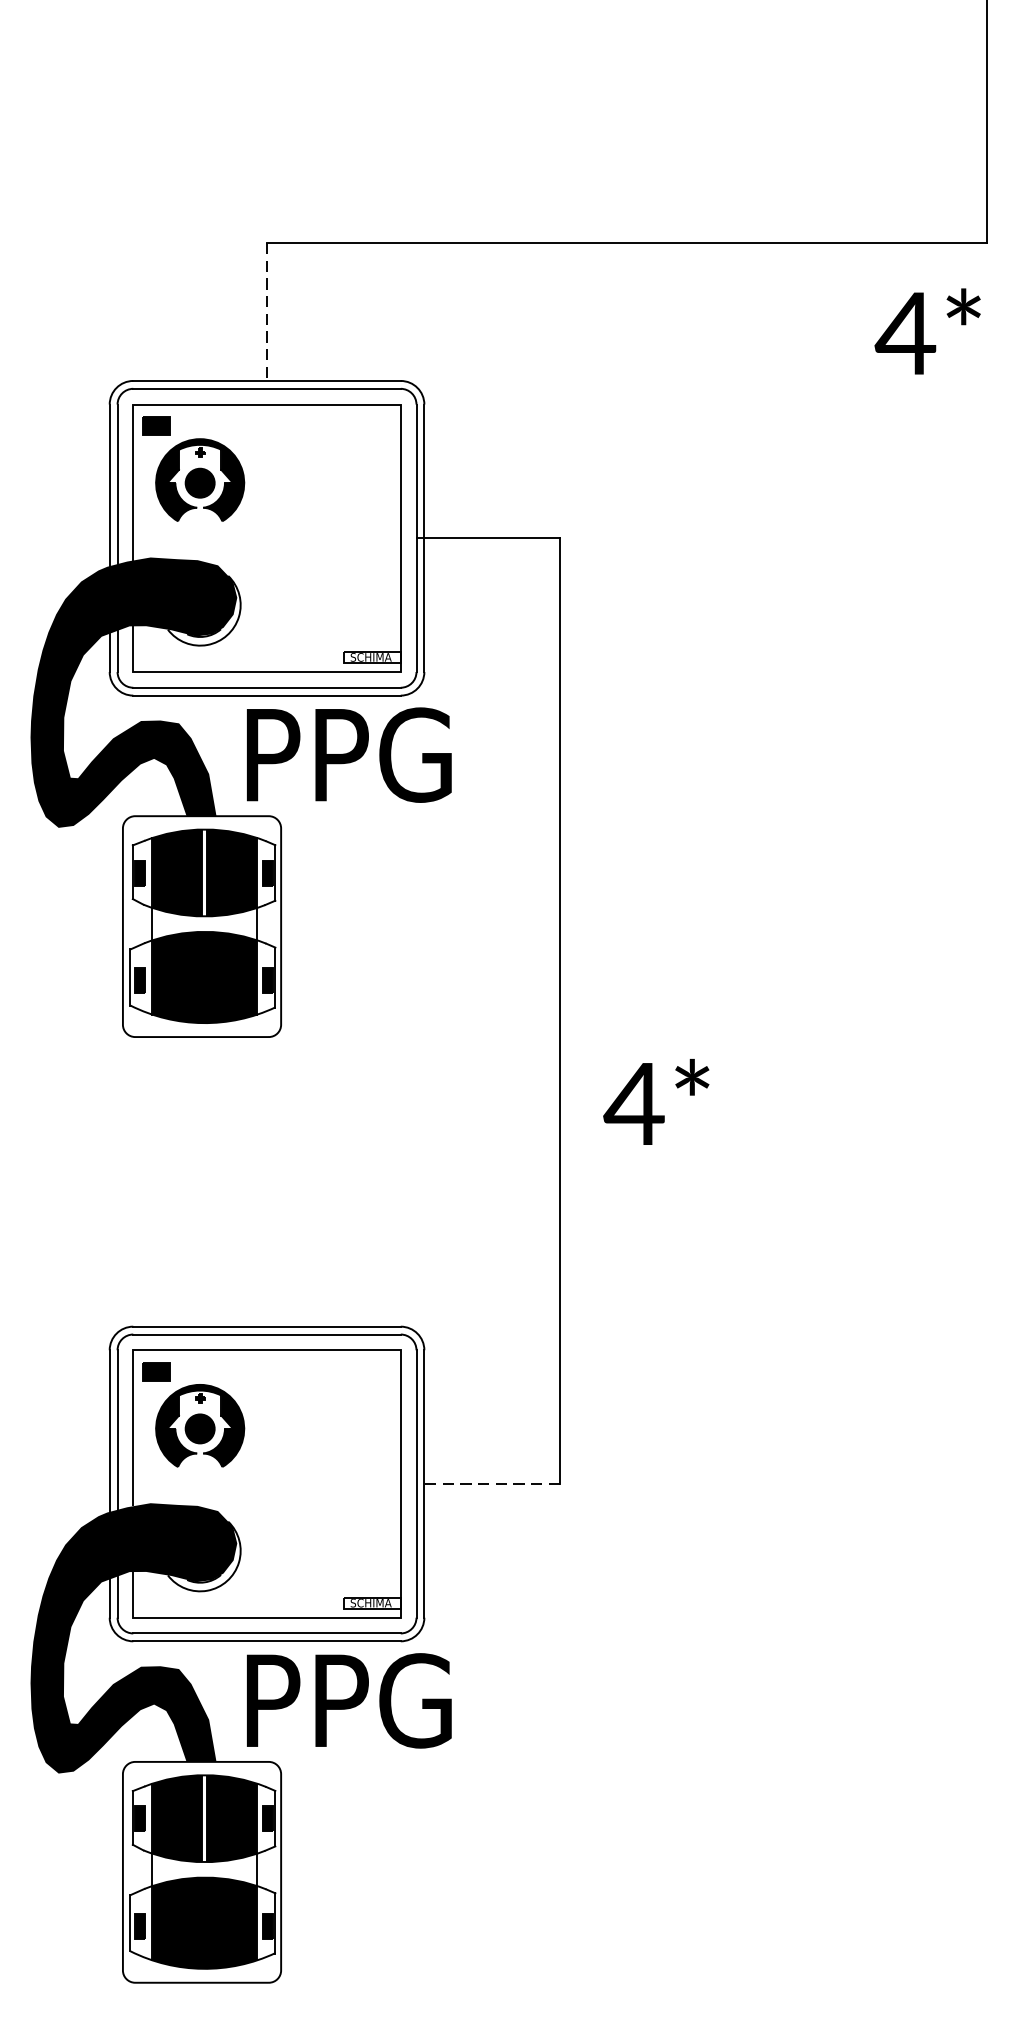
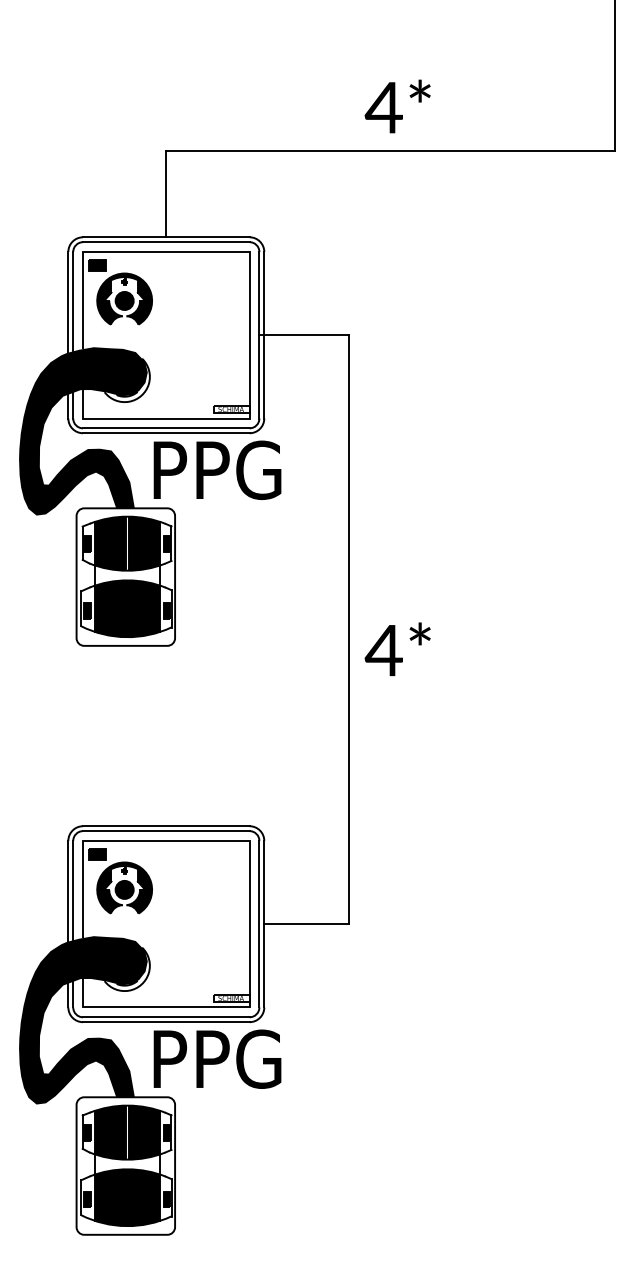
line: (267, 312) -> (166, 194), dashed -> solid
text: (927, 331) -> (397, 106), moved
text: (655, 1100) -> (397, 648), moved
line: (490, 1484) -> (305, 924), dashed -> solid

